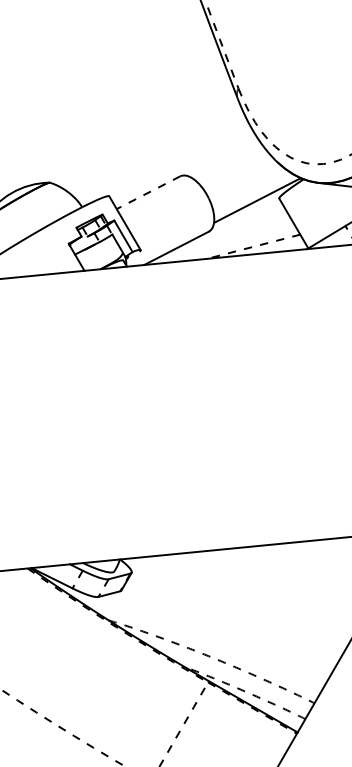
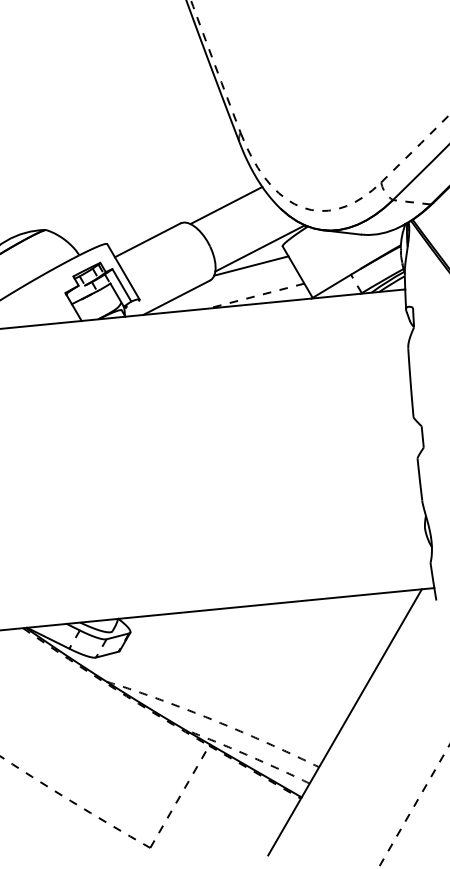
line: (224, 158) -> (226, 205), added
line: (148, 192) -> (147, 240), dashed -> solid
line: (249, 217) -> (251, 265), added

